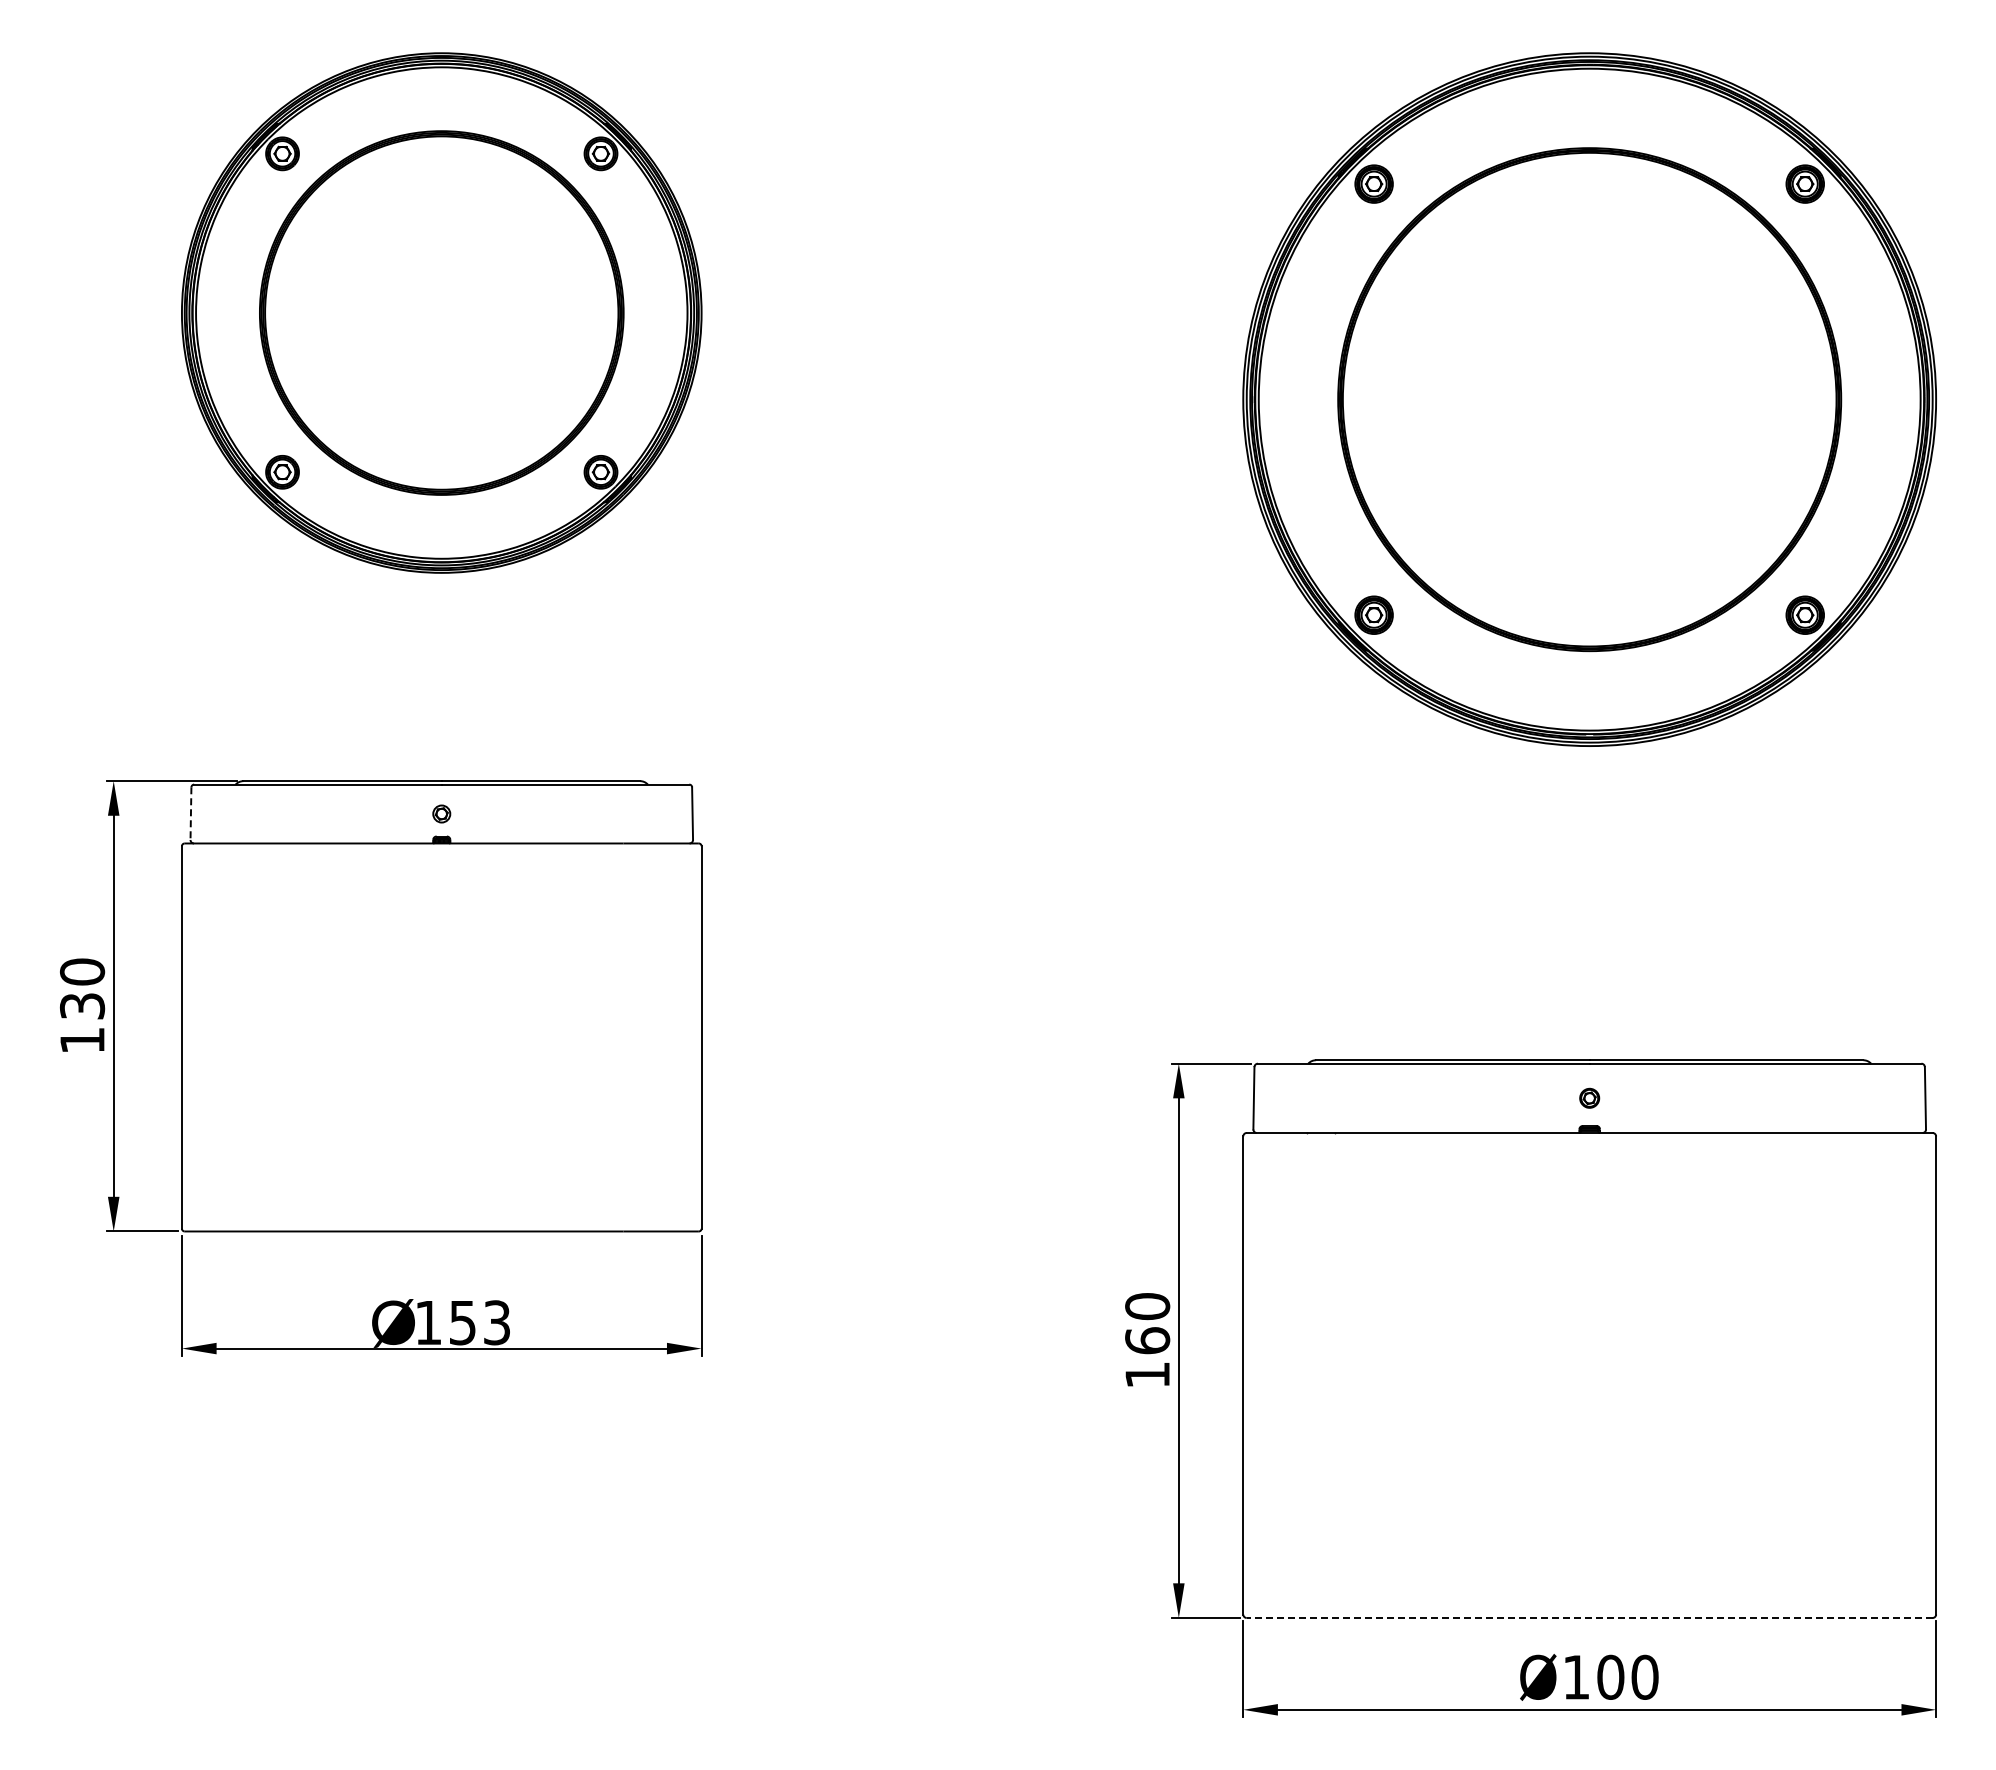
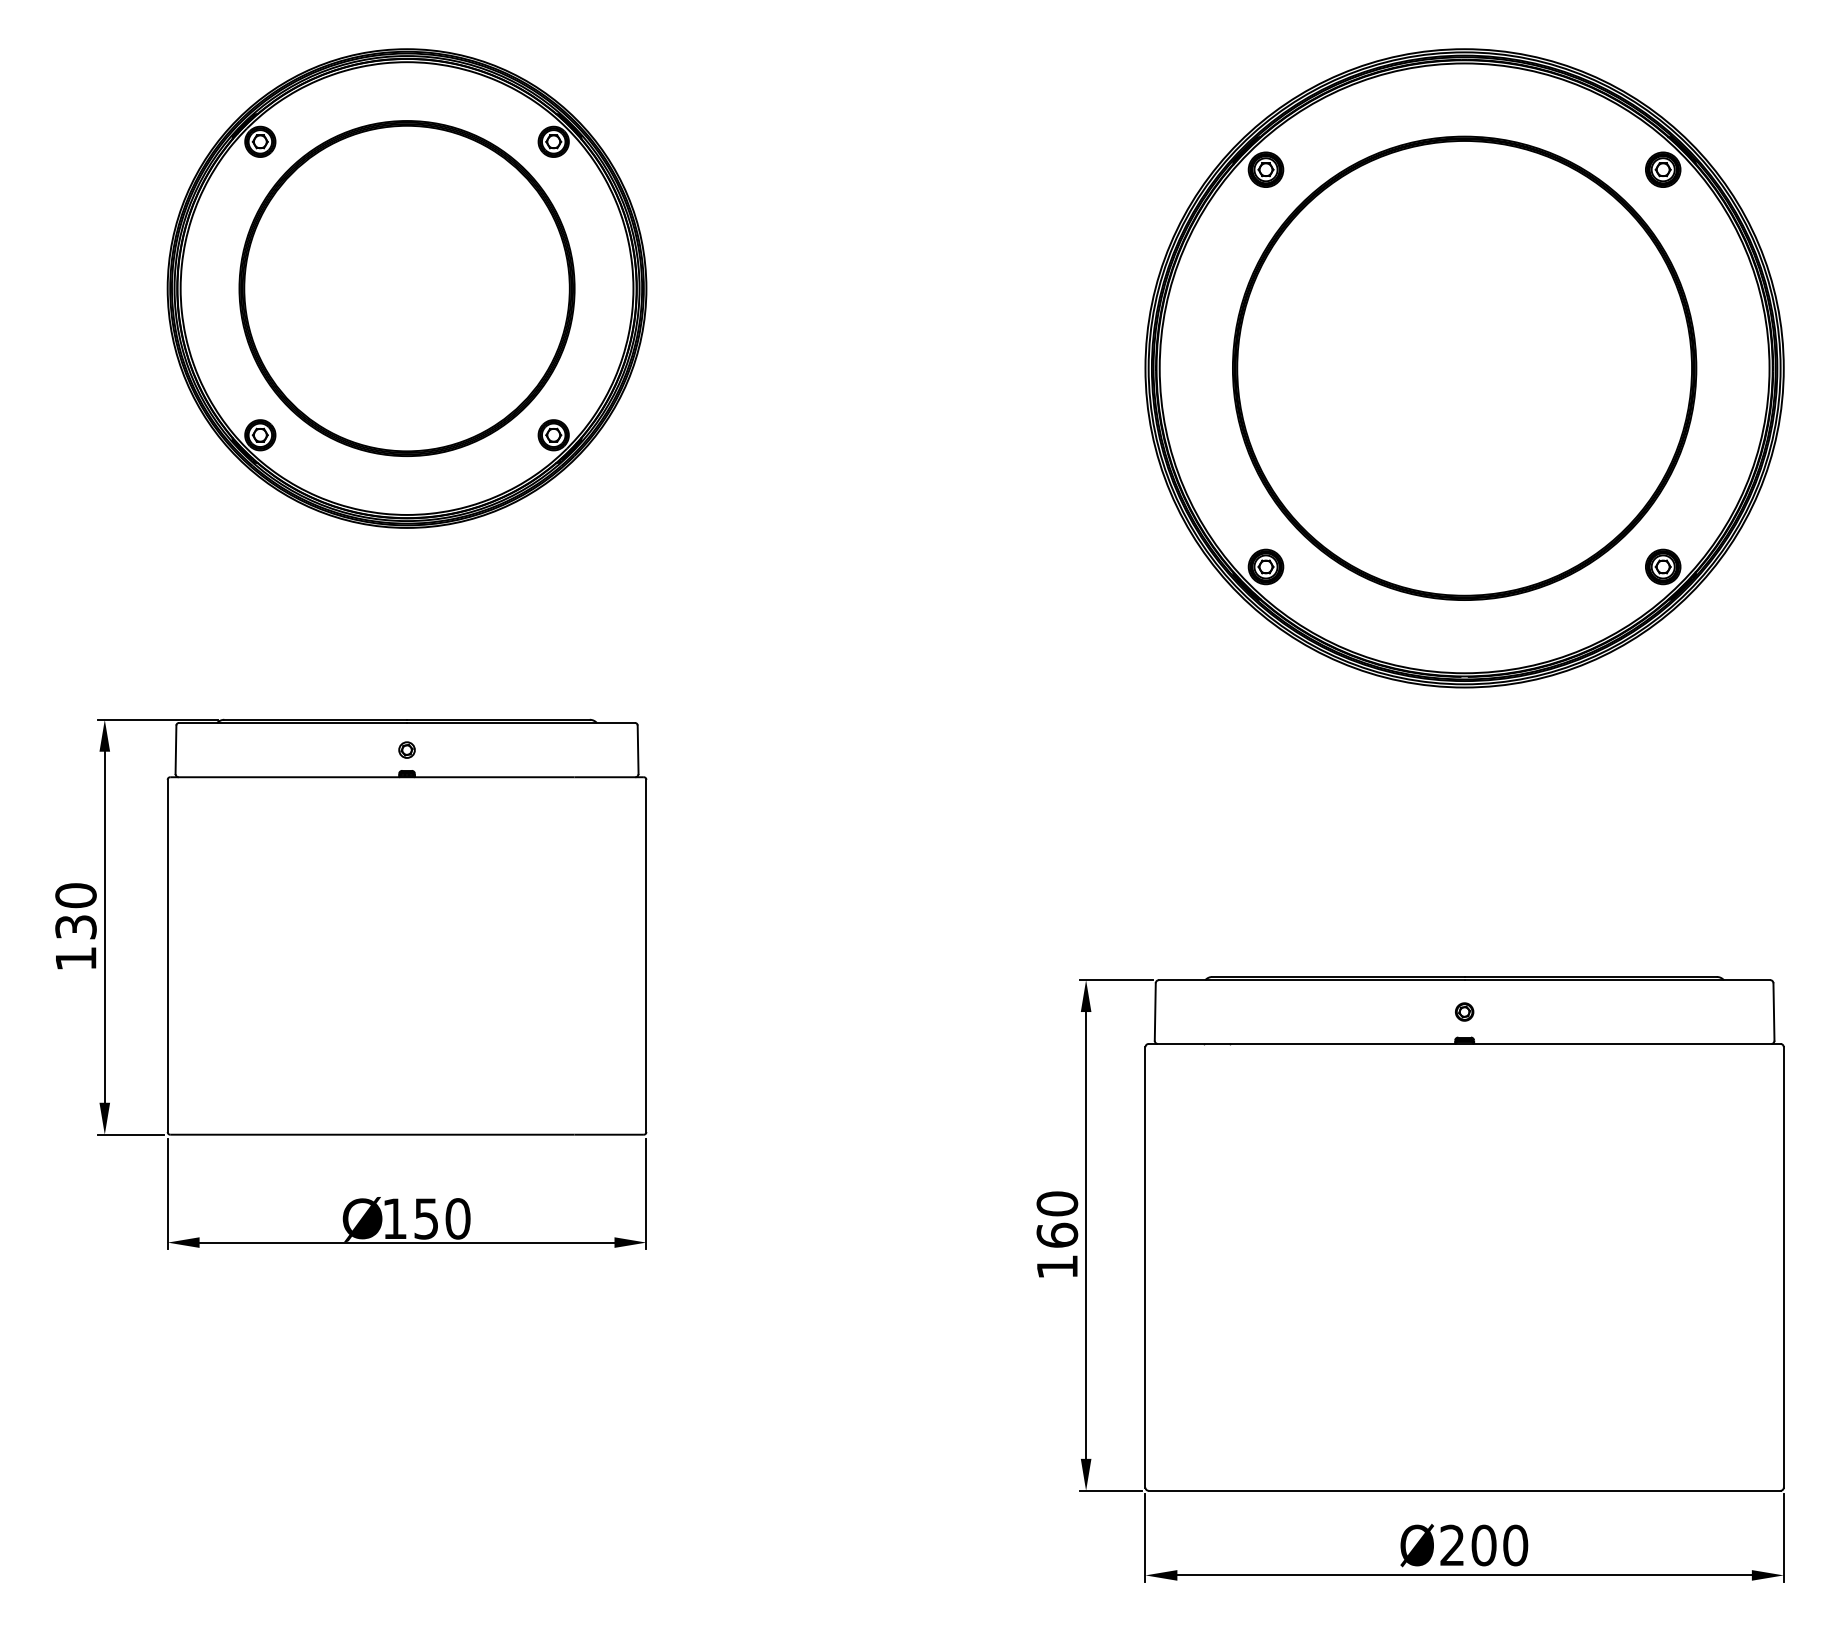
line: (190, 814) -> (175, 750), dashed -> solid
text: (496, 1322) -> (457, 1218), 153 -> 150
line: (1589, 1617) -> (1464, 1490), dashed -> solid
text: (1575, 1676) -> (1451, 1544), Ø100 -> Ø200

